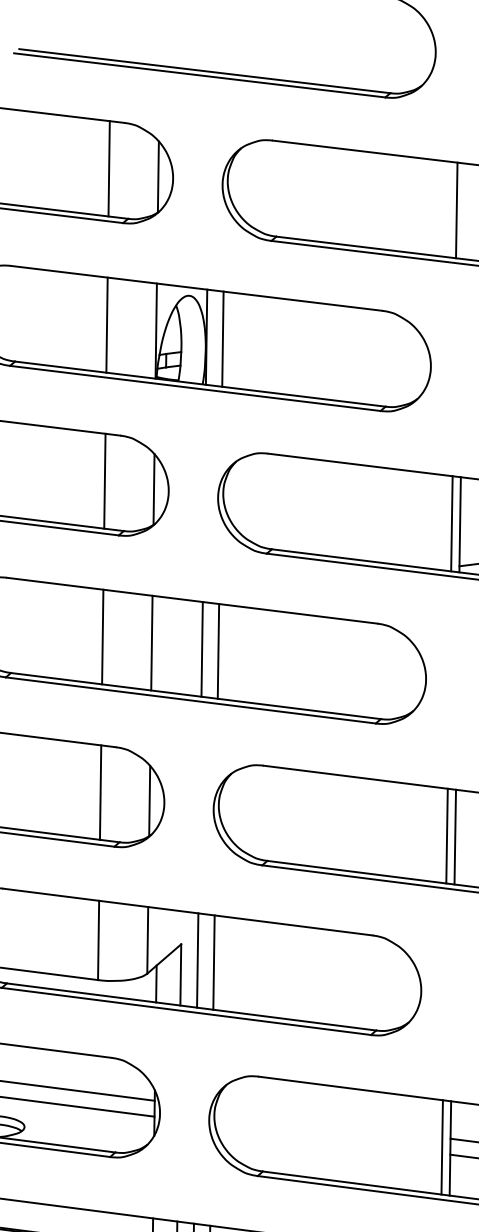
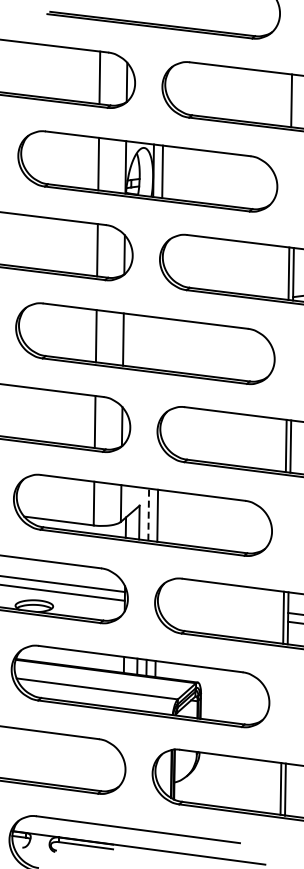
line: (200, 648) -> (150, 342), removed
line: (217, 650) -> (159, 343), removed
line: (197, 960) -> (148, 514), solid -> dashed

